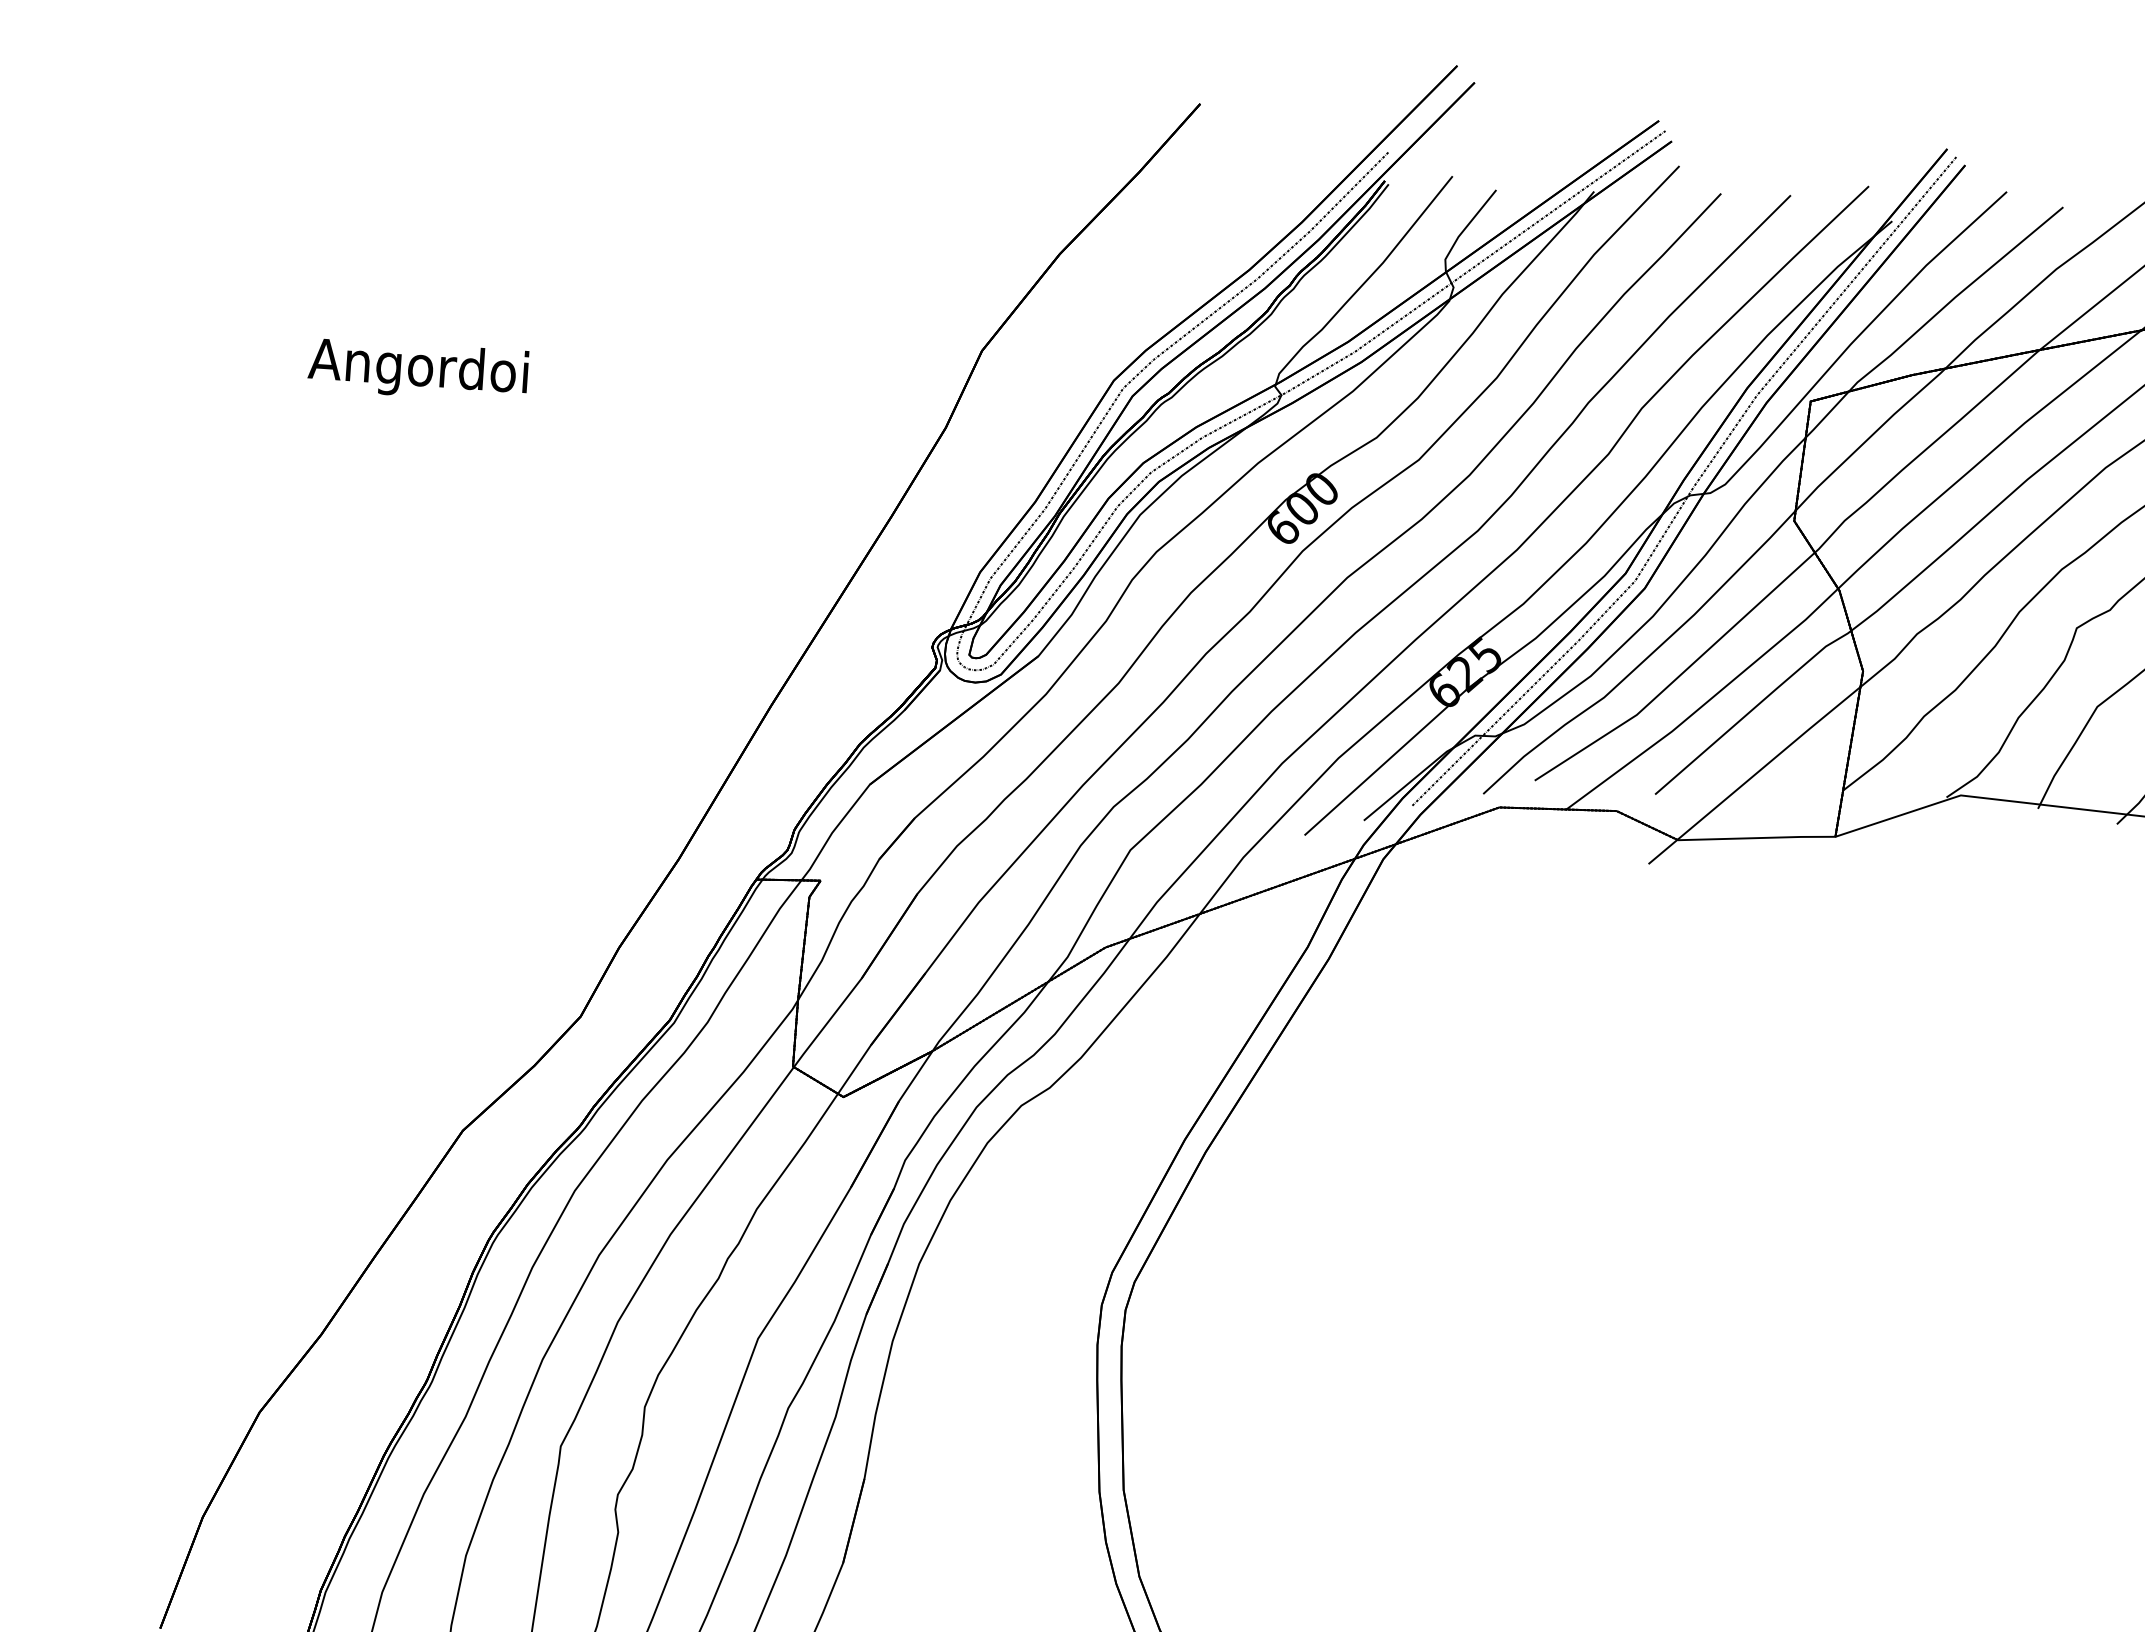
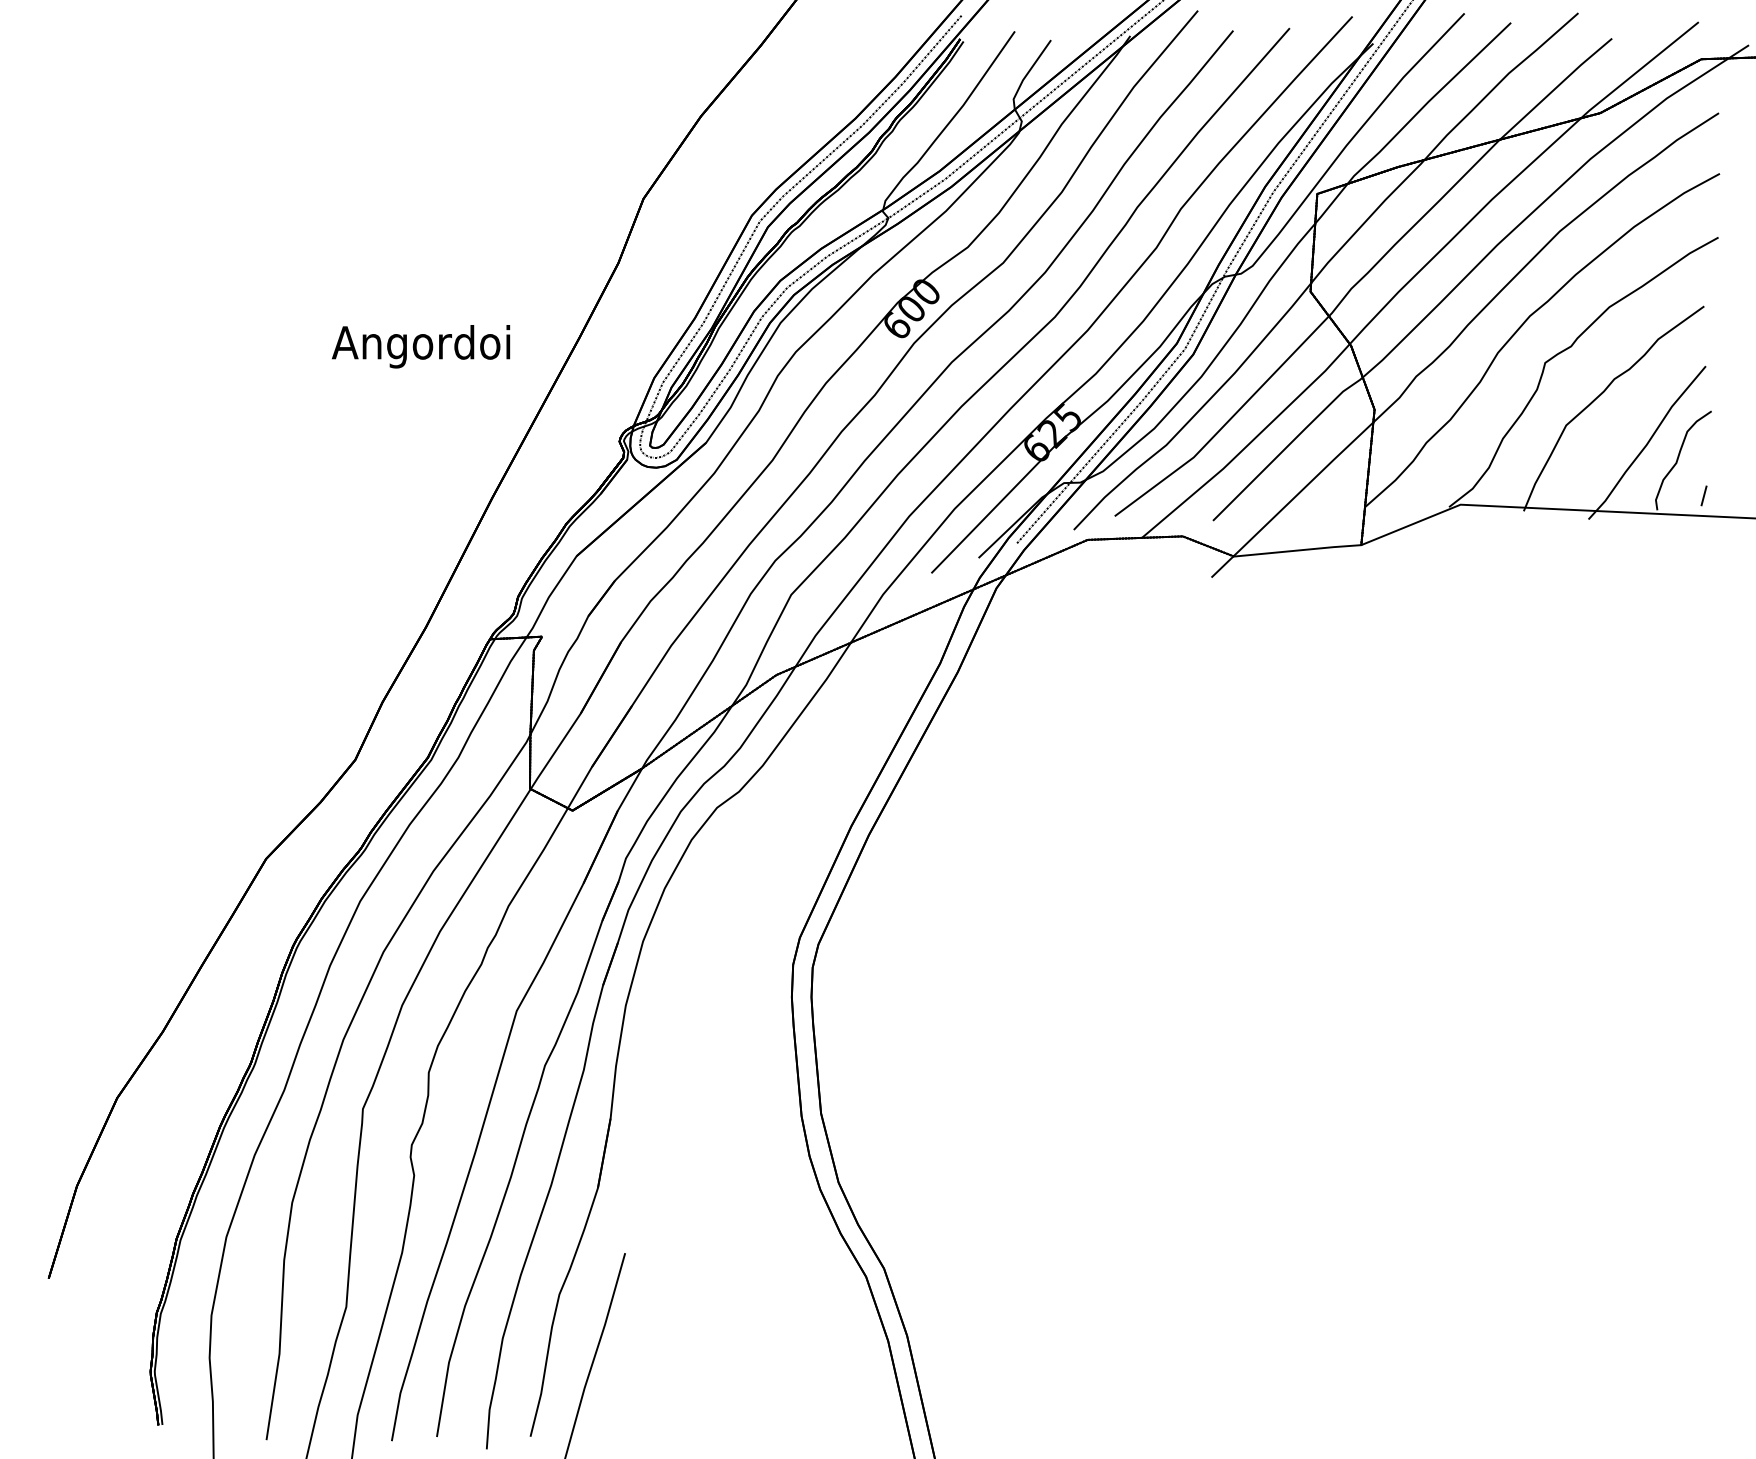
text: (418, 370) -> (421, 346), moved

